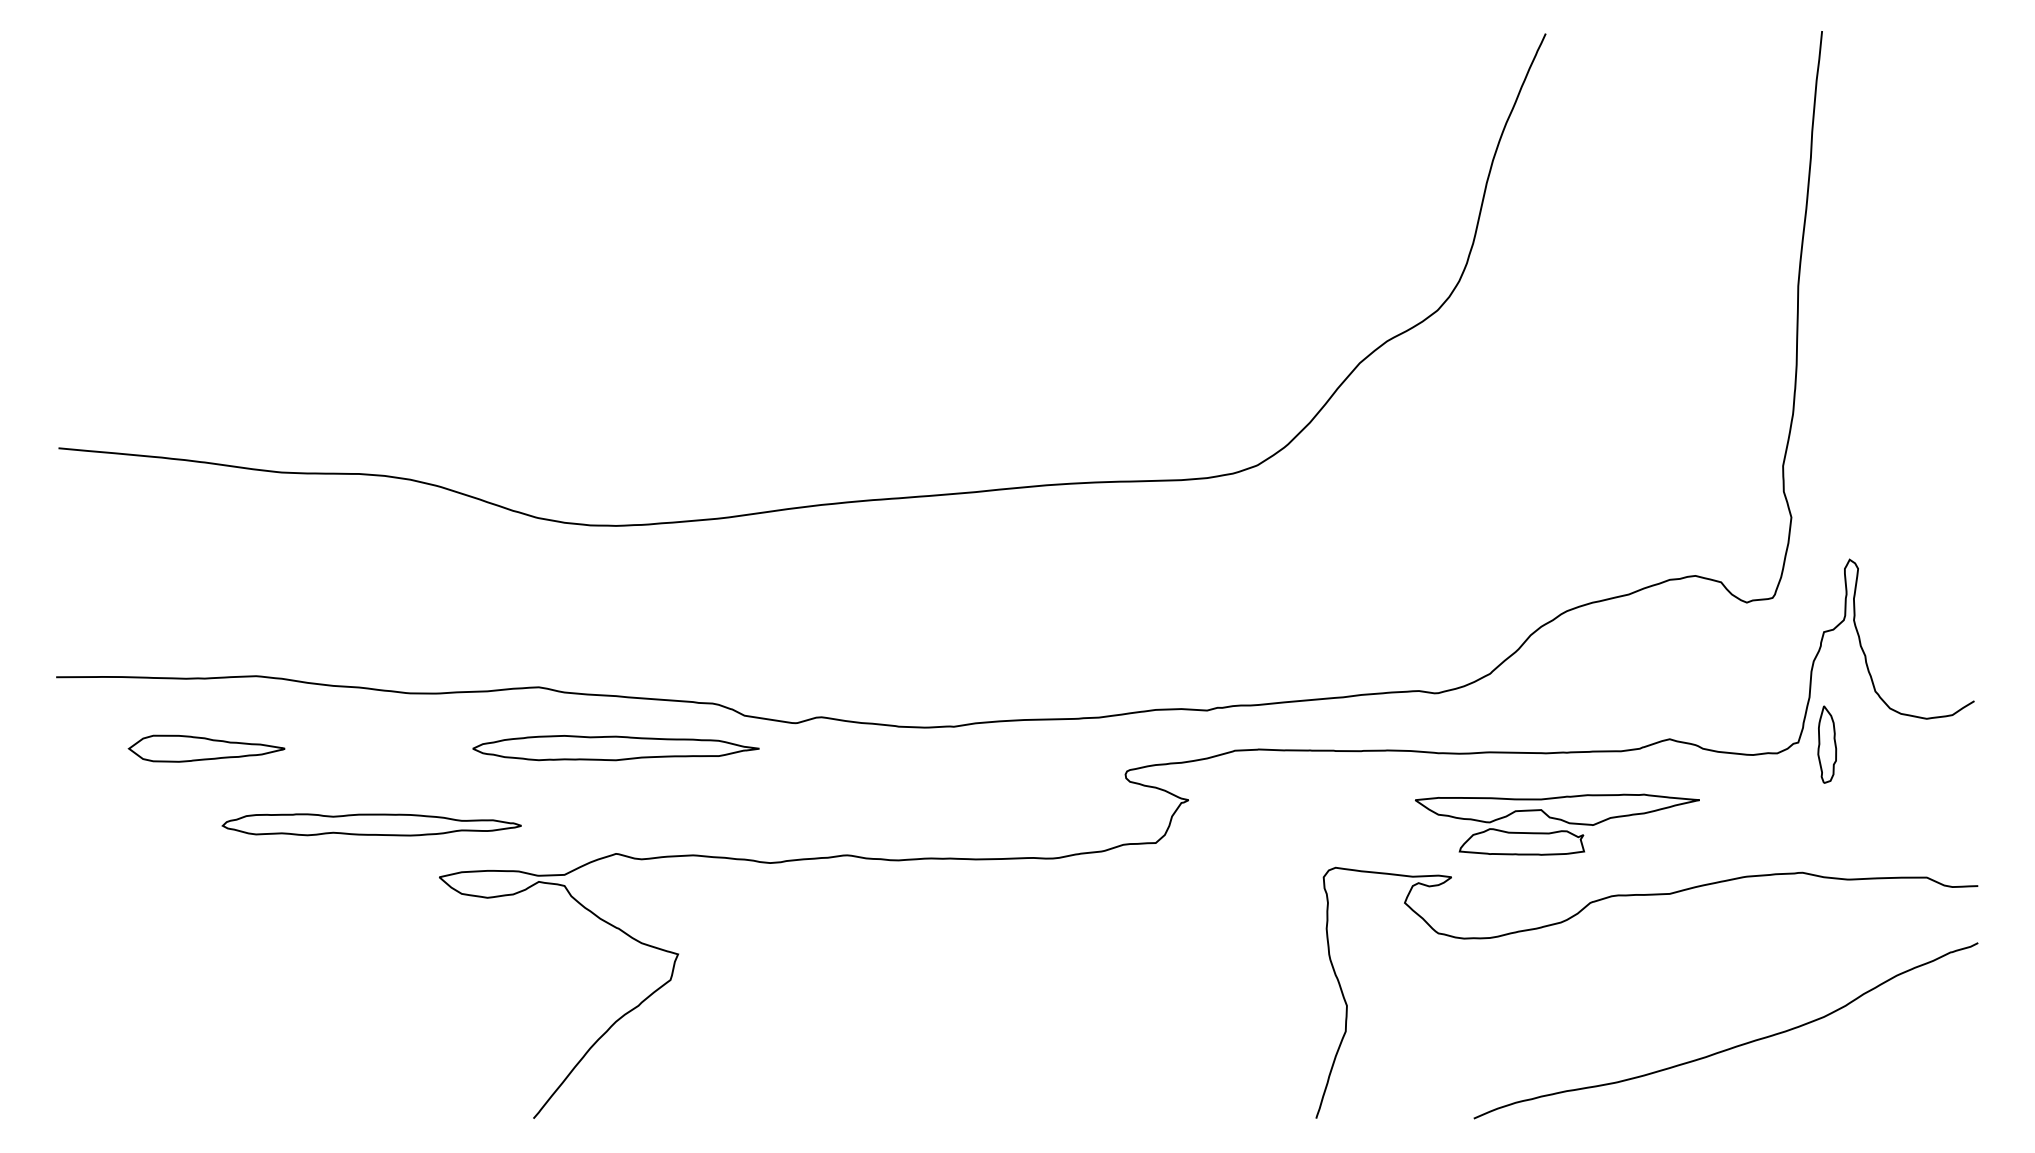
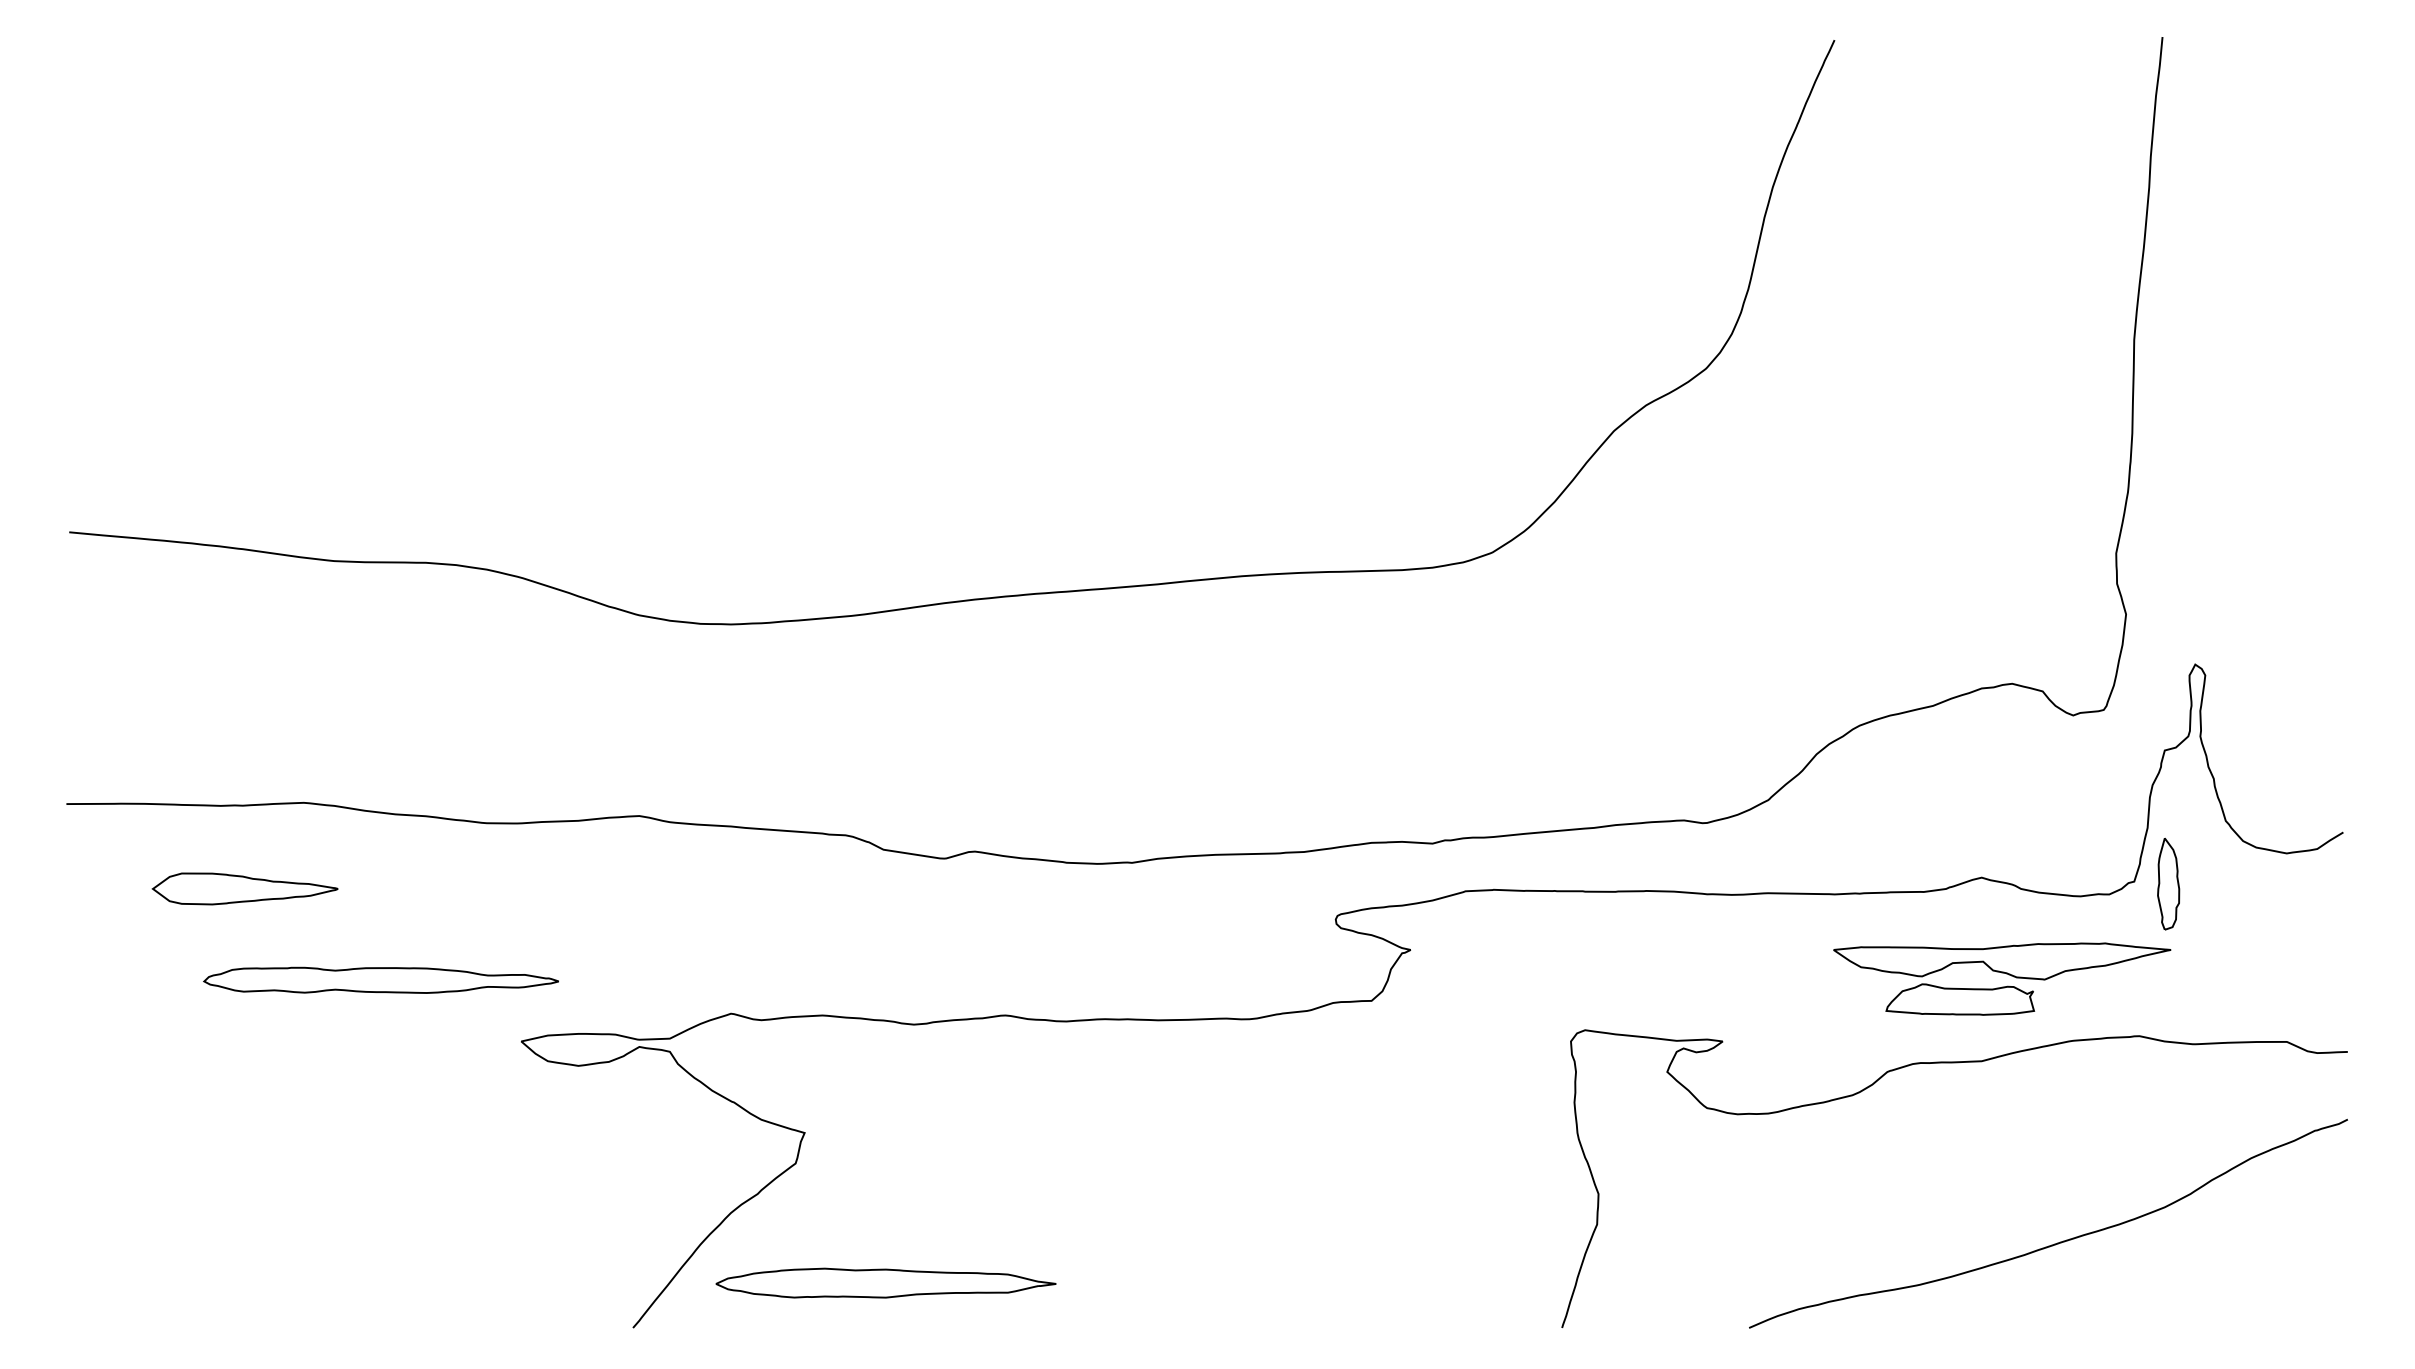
part: (615, 747) -> (885, 1282), moved
part: (371, 824) -> (380, 979), moved
part: (1557, 824) -> (2002, 978), moved

